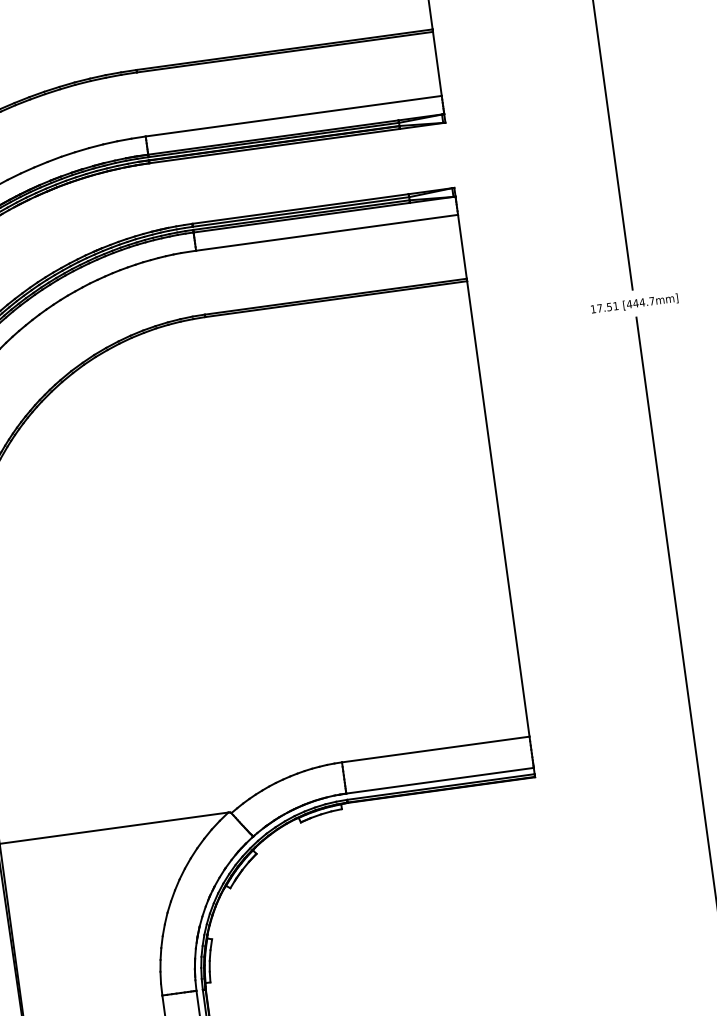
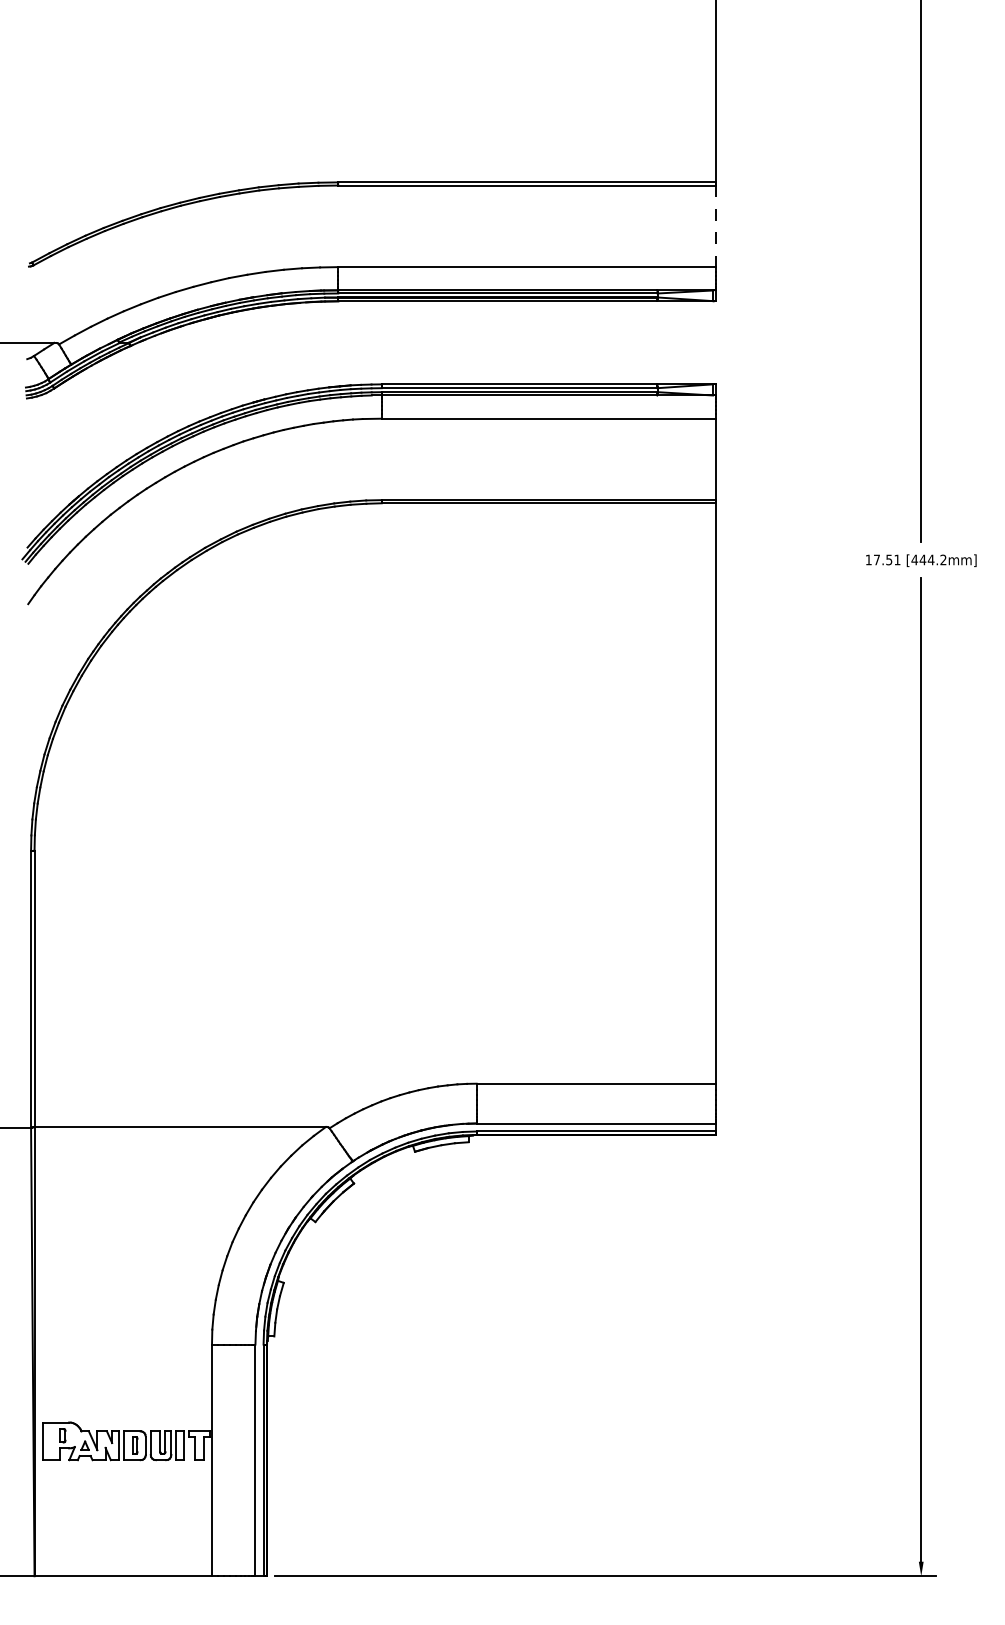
line: (437, 64) -> (715, 226), solid -> dashed
text: (651, 300) -> (943, 559), [444.7mm] -> [444.2mm]

